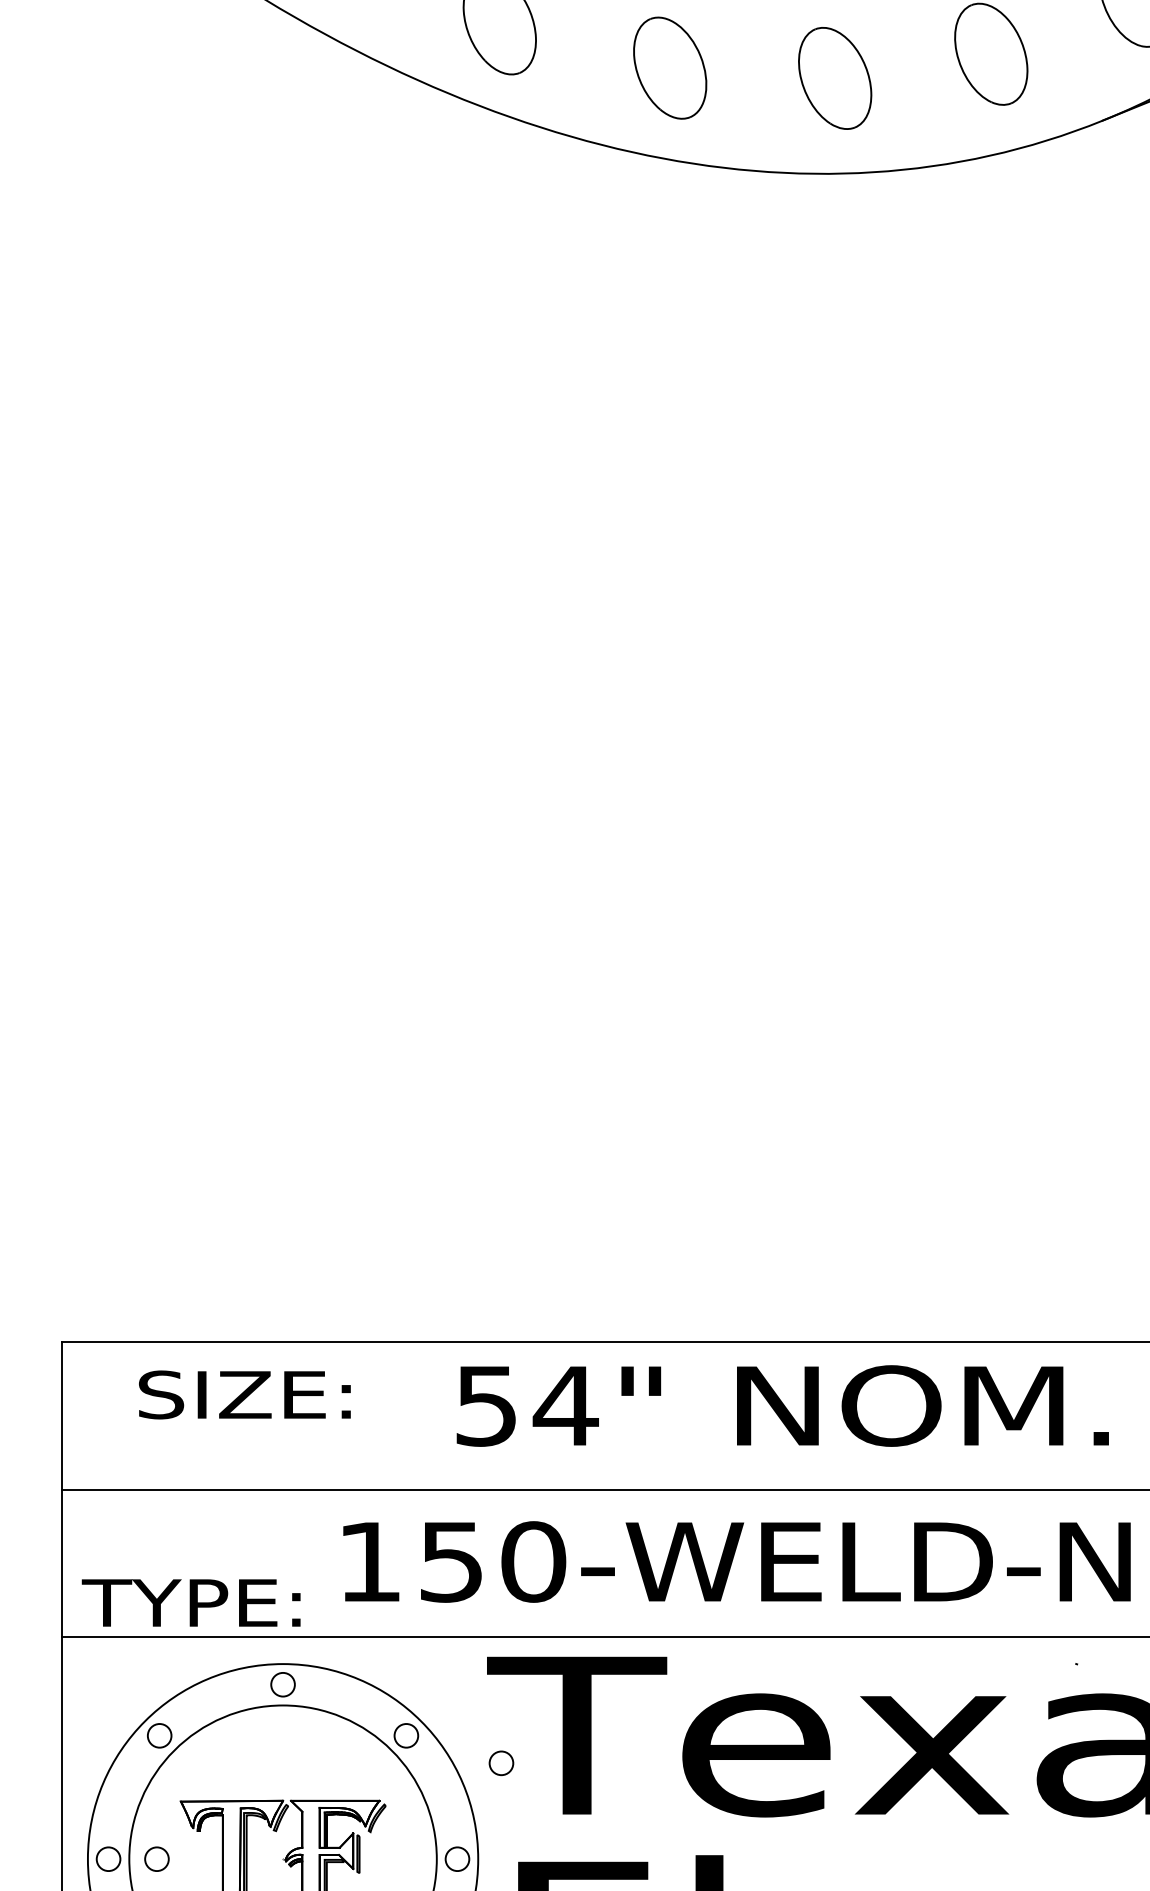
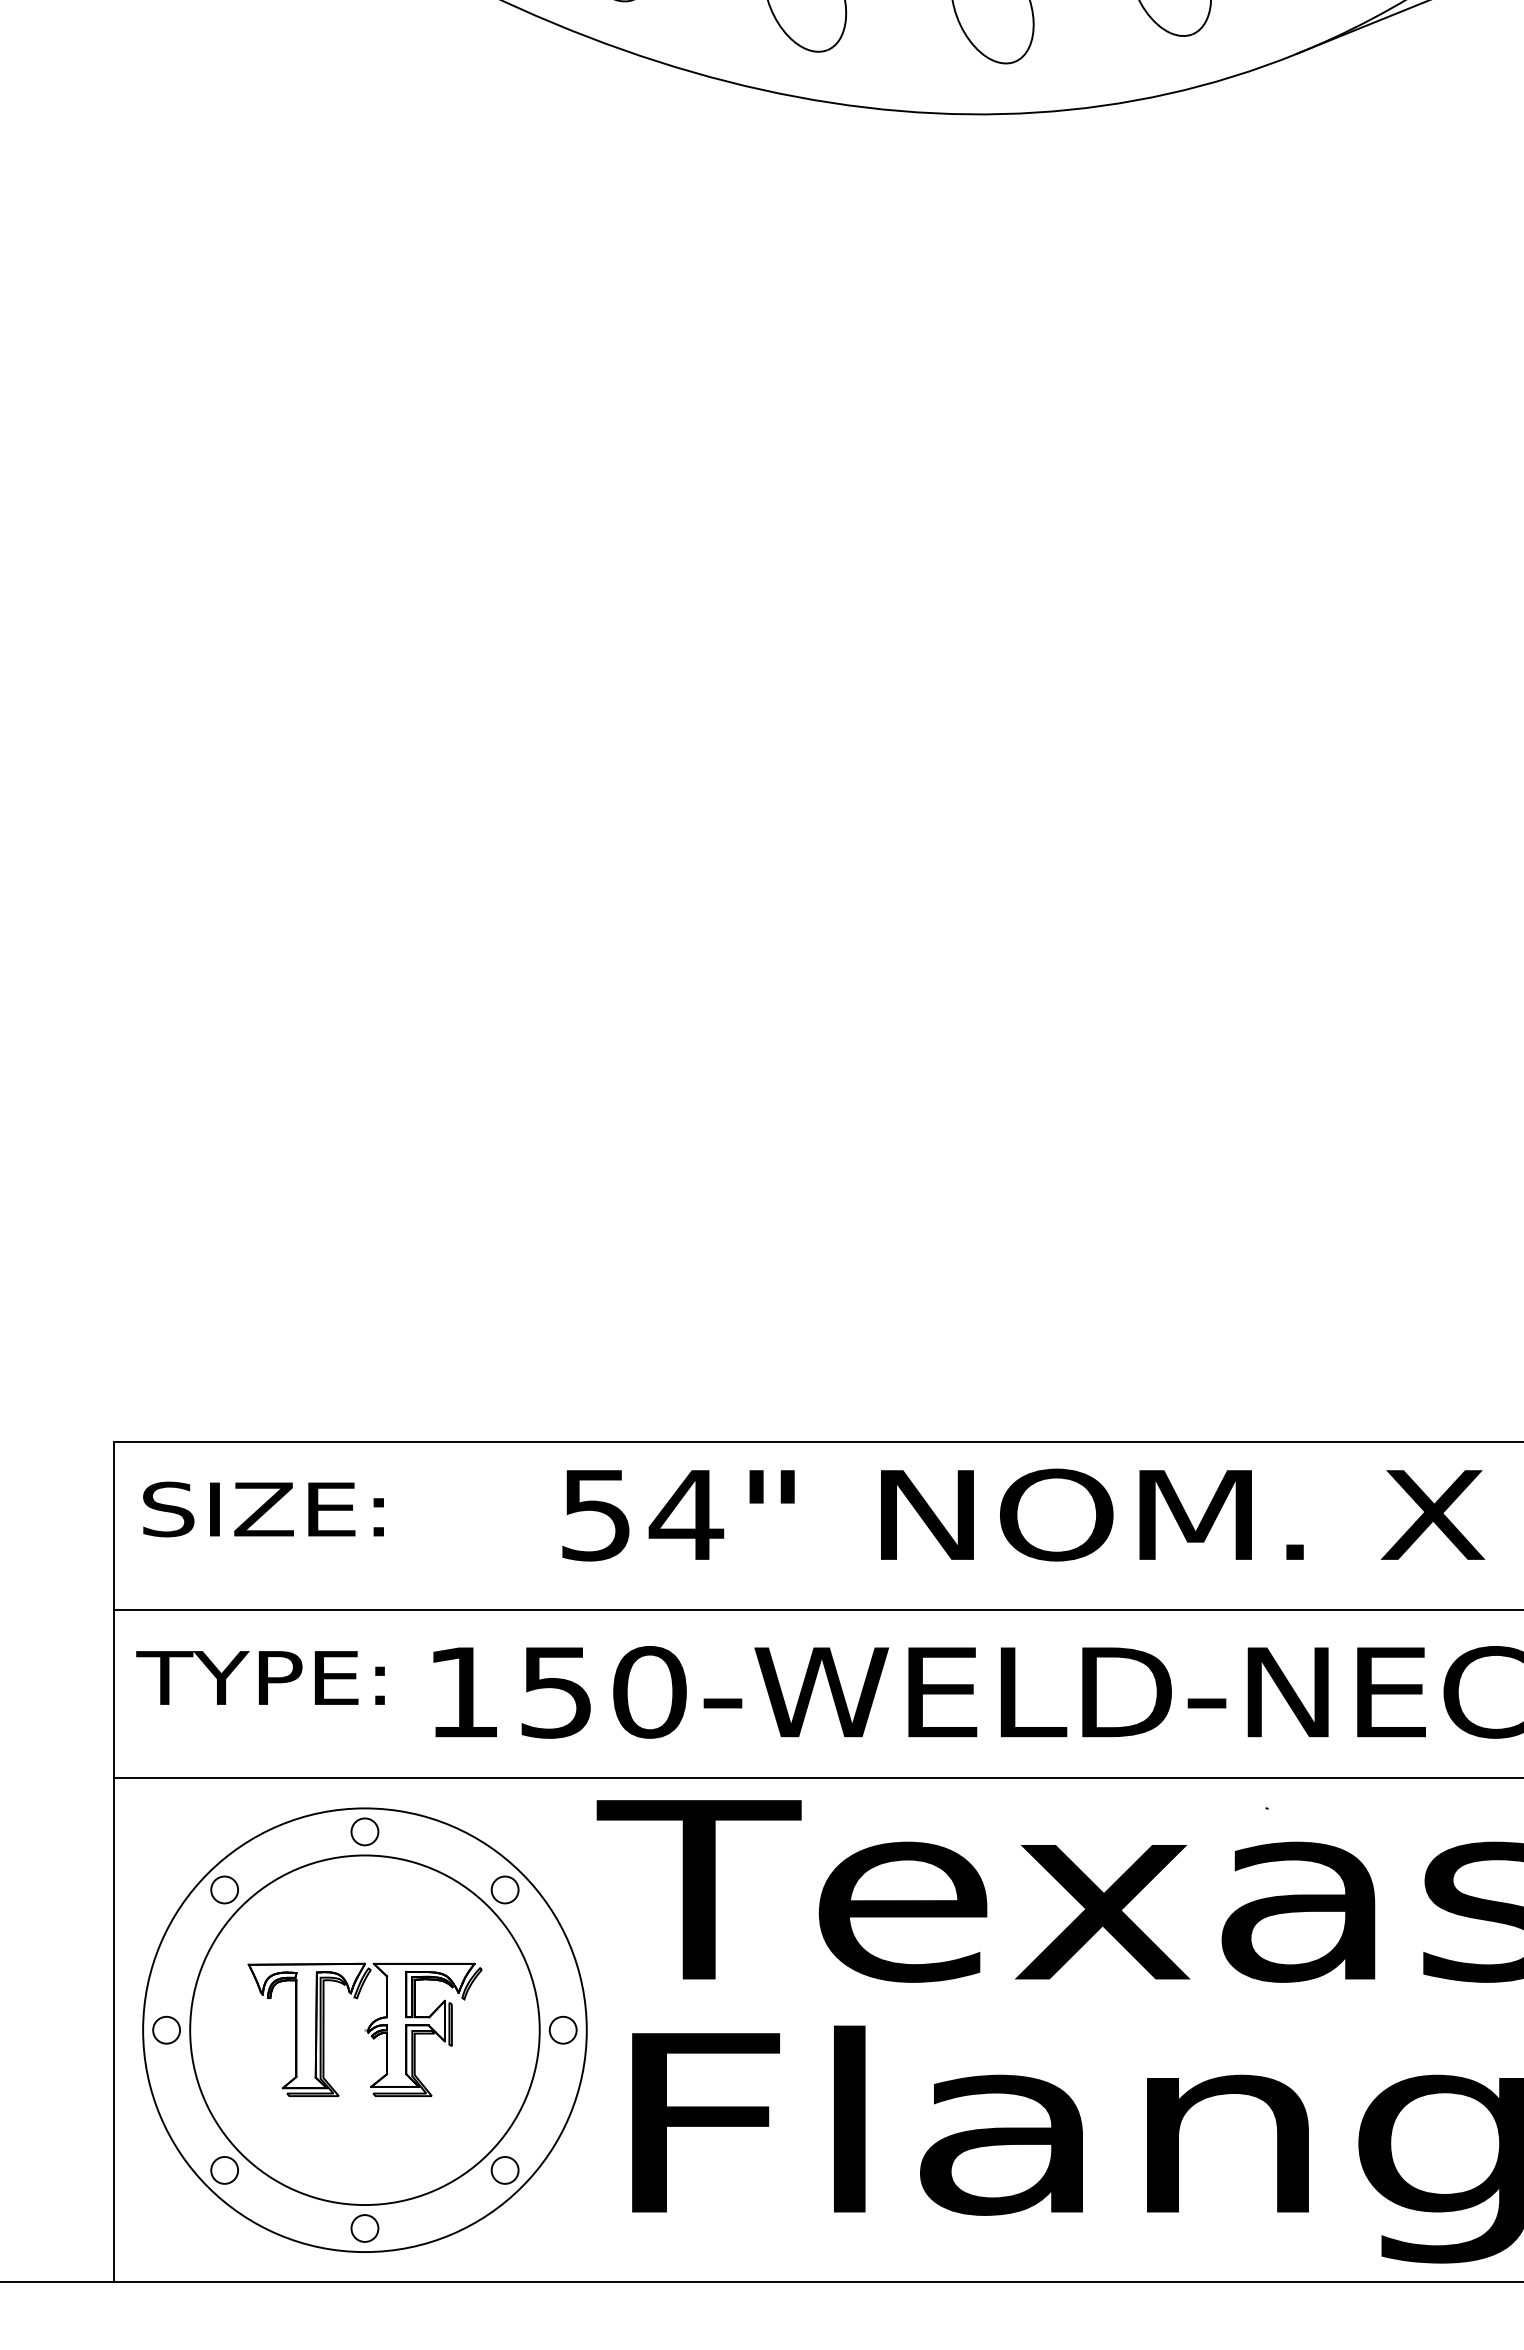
text: (244, 1394) -> (263, 1509), moved
text: (191, 1602) -> (260, 1677), moved
circle: (500, 1762) -> (612, 1920), removed
circle: (156, 1858) -> (221, 2029), removed

